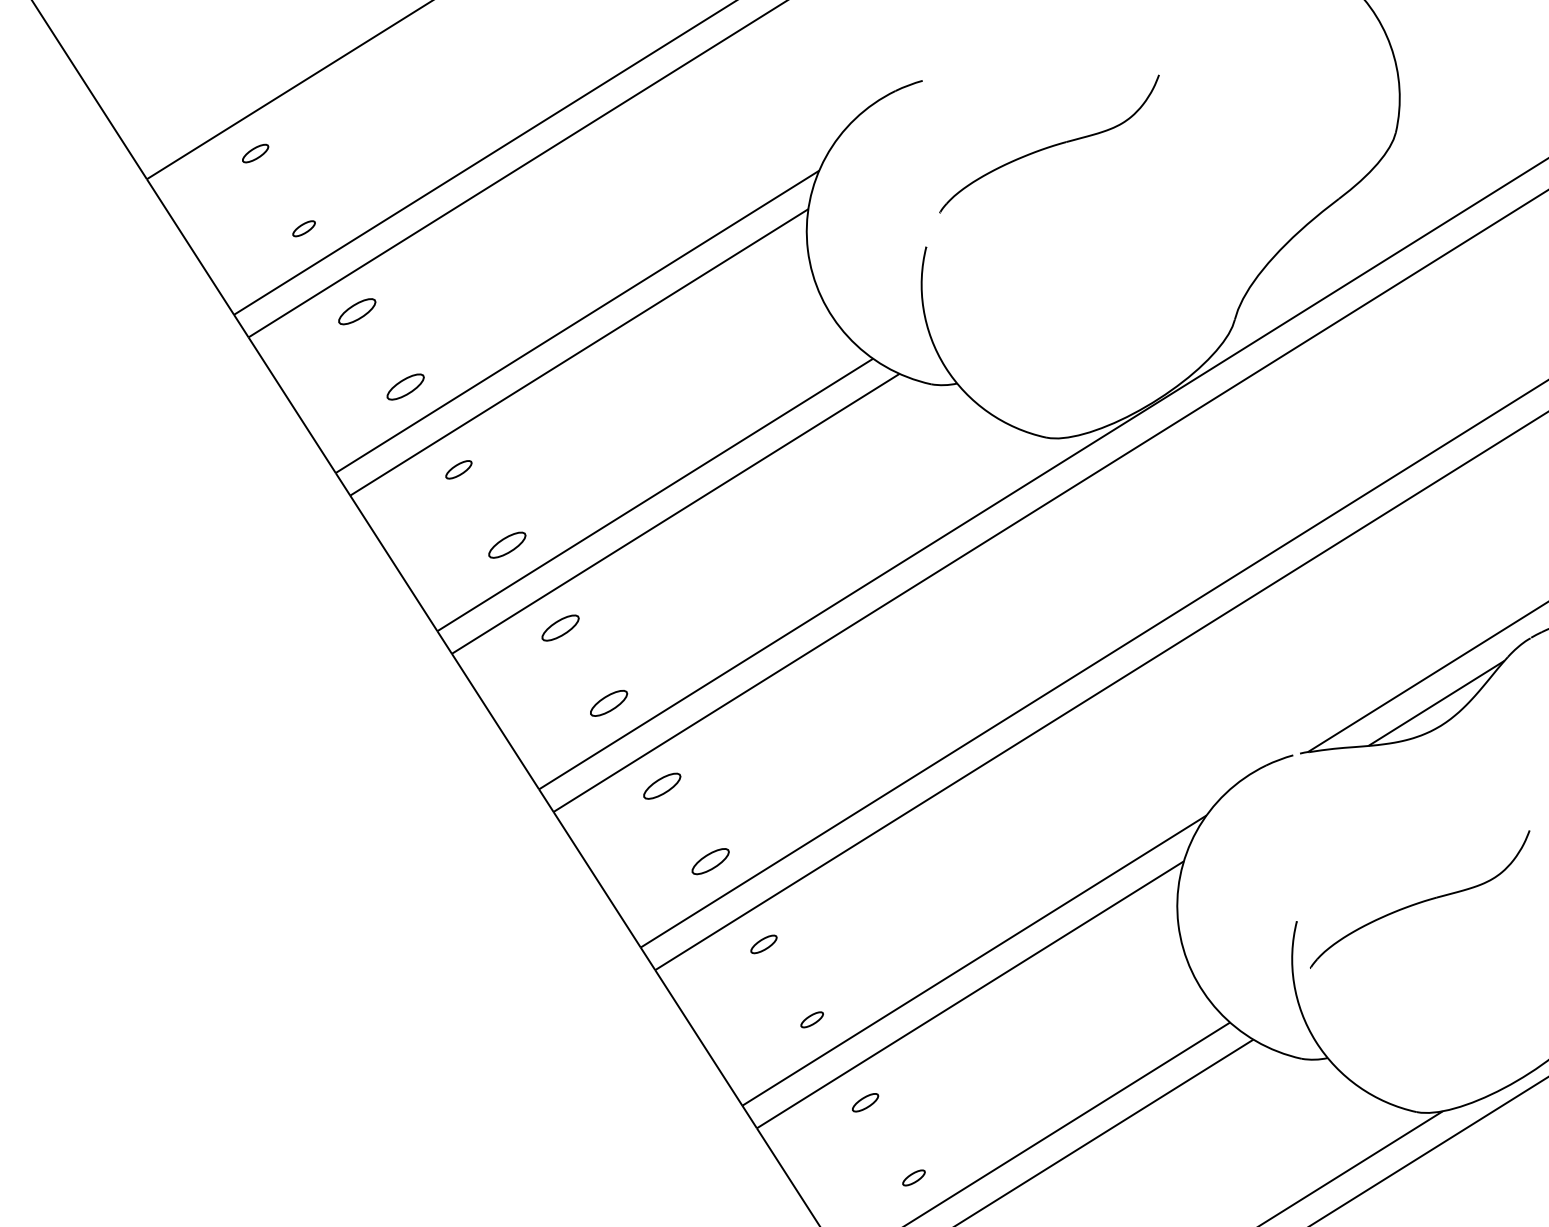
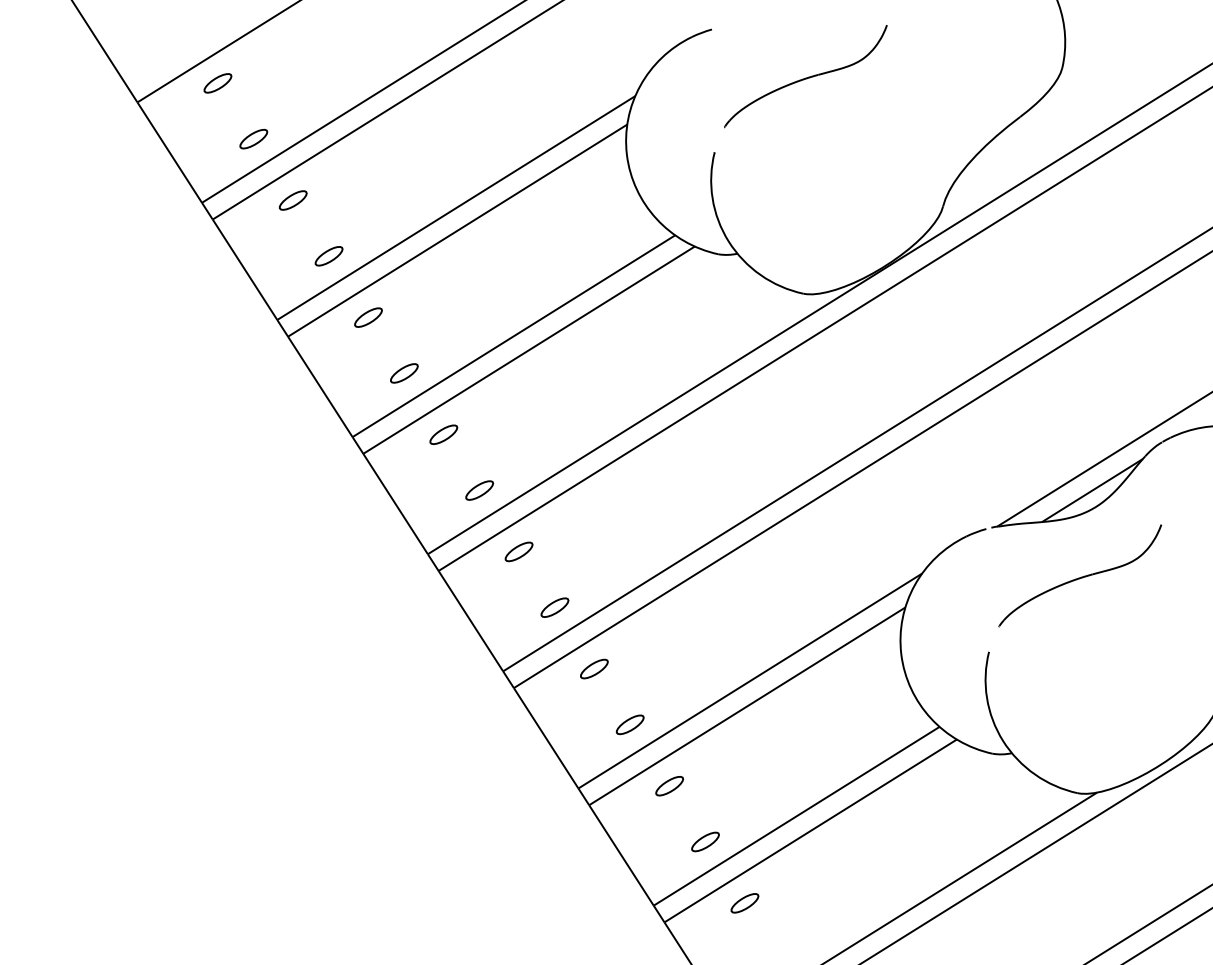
part: (254, 153) -> (217, 83), size x1.43
part: (303, 227) -> (253, 138), size x1.67
part: (458, 469) -> (368, 317), size x1.43
part: (1420, 899) -> (1080, 575), moved
part: (764, 943) -> (594, 668), size x1.43
part: (811, 1019) -> (629, 724), size x1.67
part: (865, 1103) -> (669, 786), size x1.43
part: (913, 1177) -> (705, 841), size x1.67

